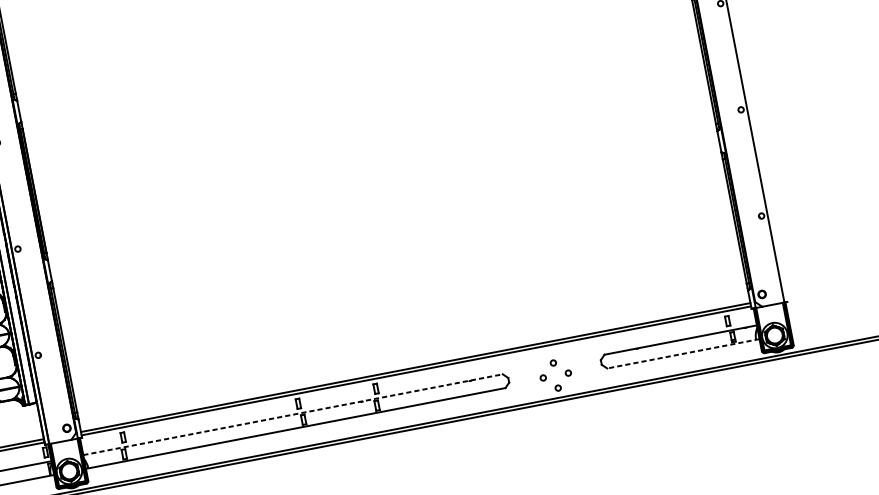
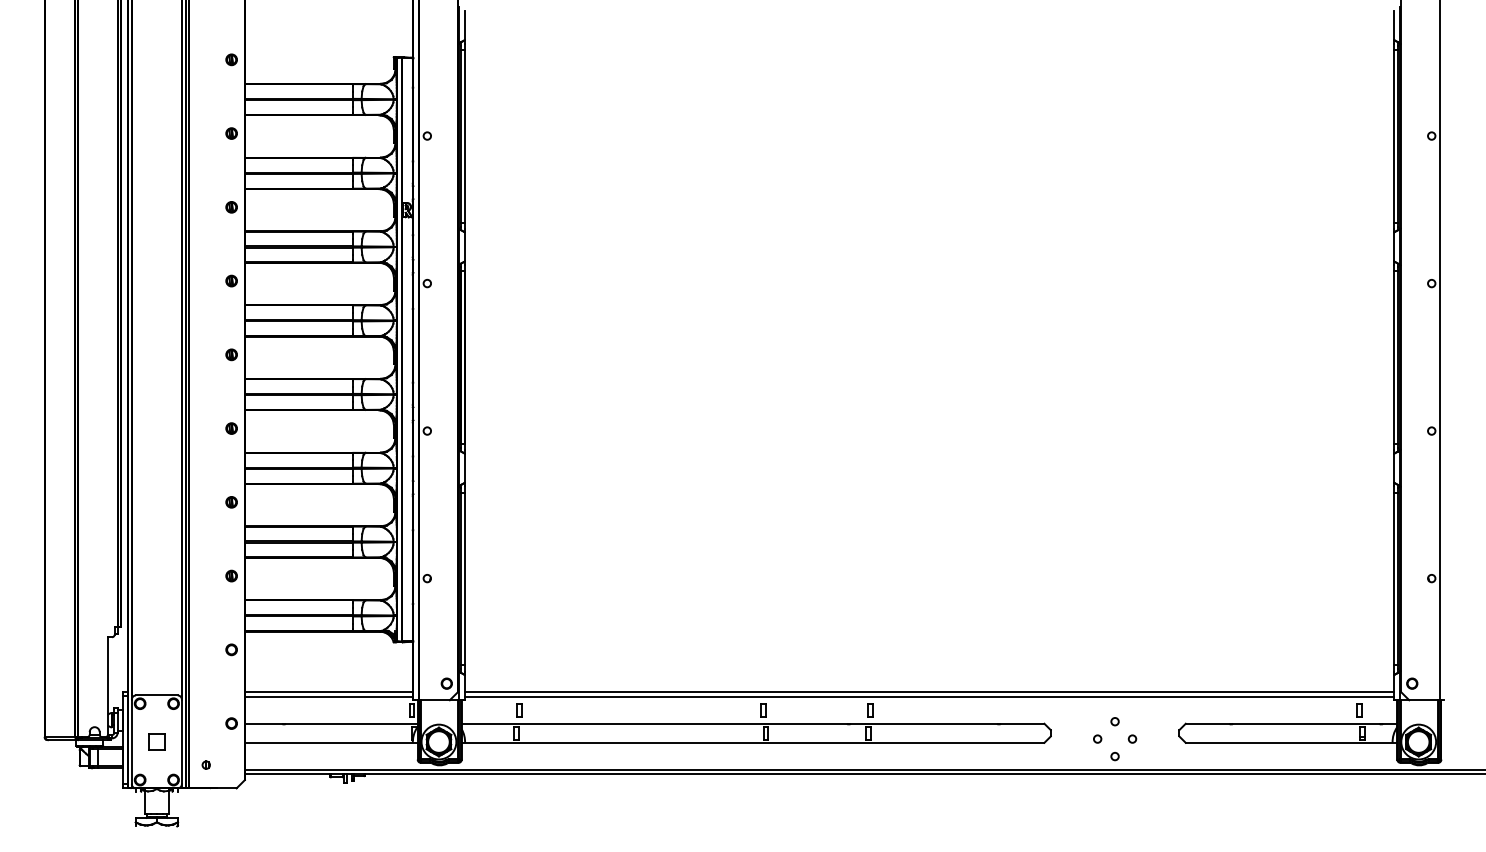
line: (683, 353) -> (1291, 742), dashed -> solid
line: (293, 414) -> (753, 723), dashed -> solid

